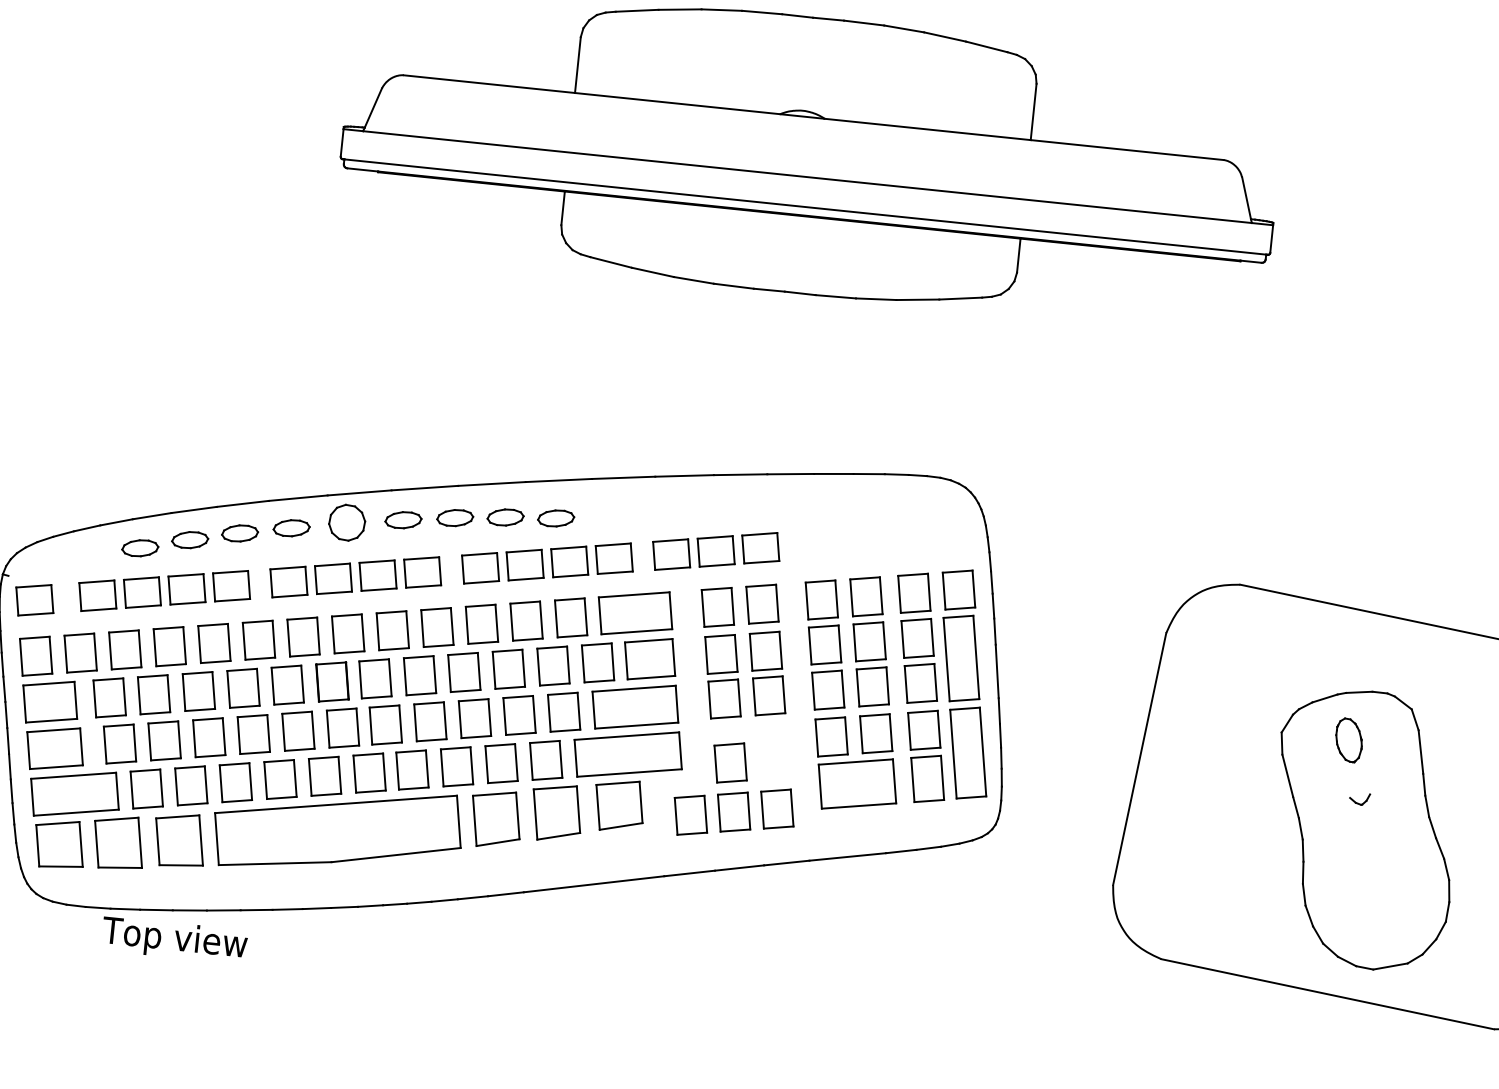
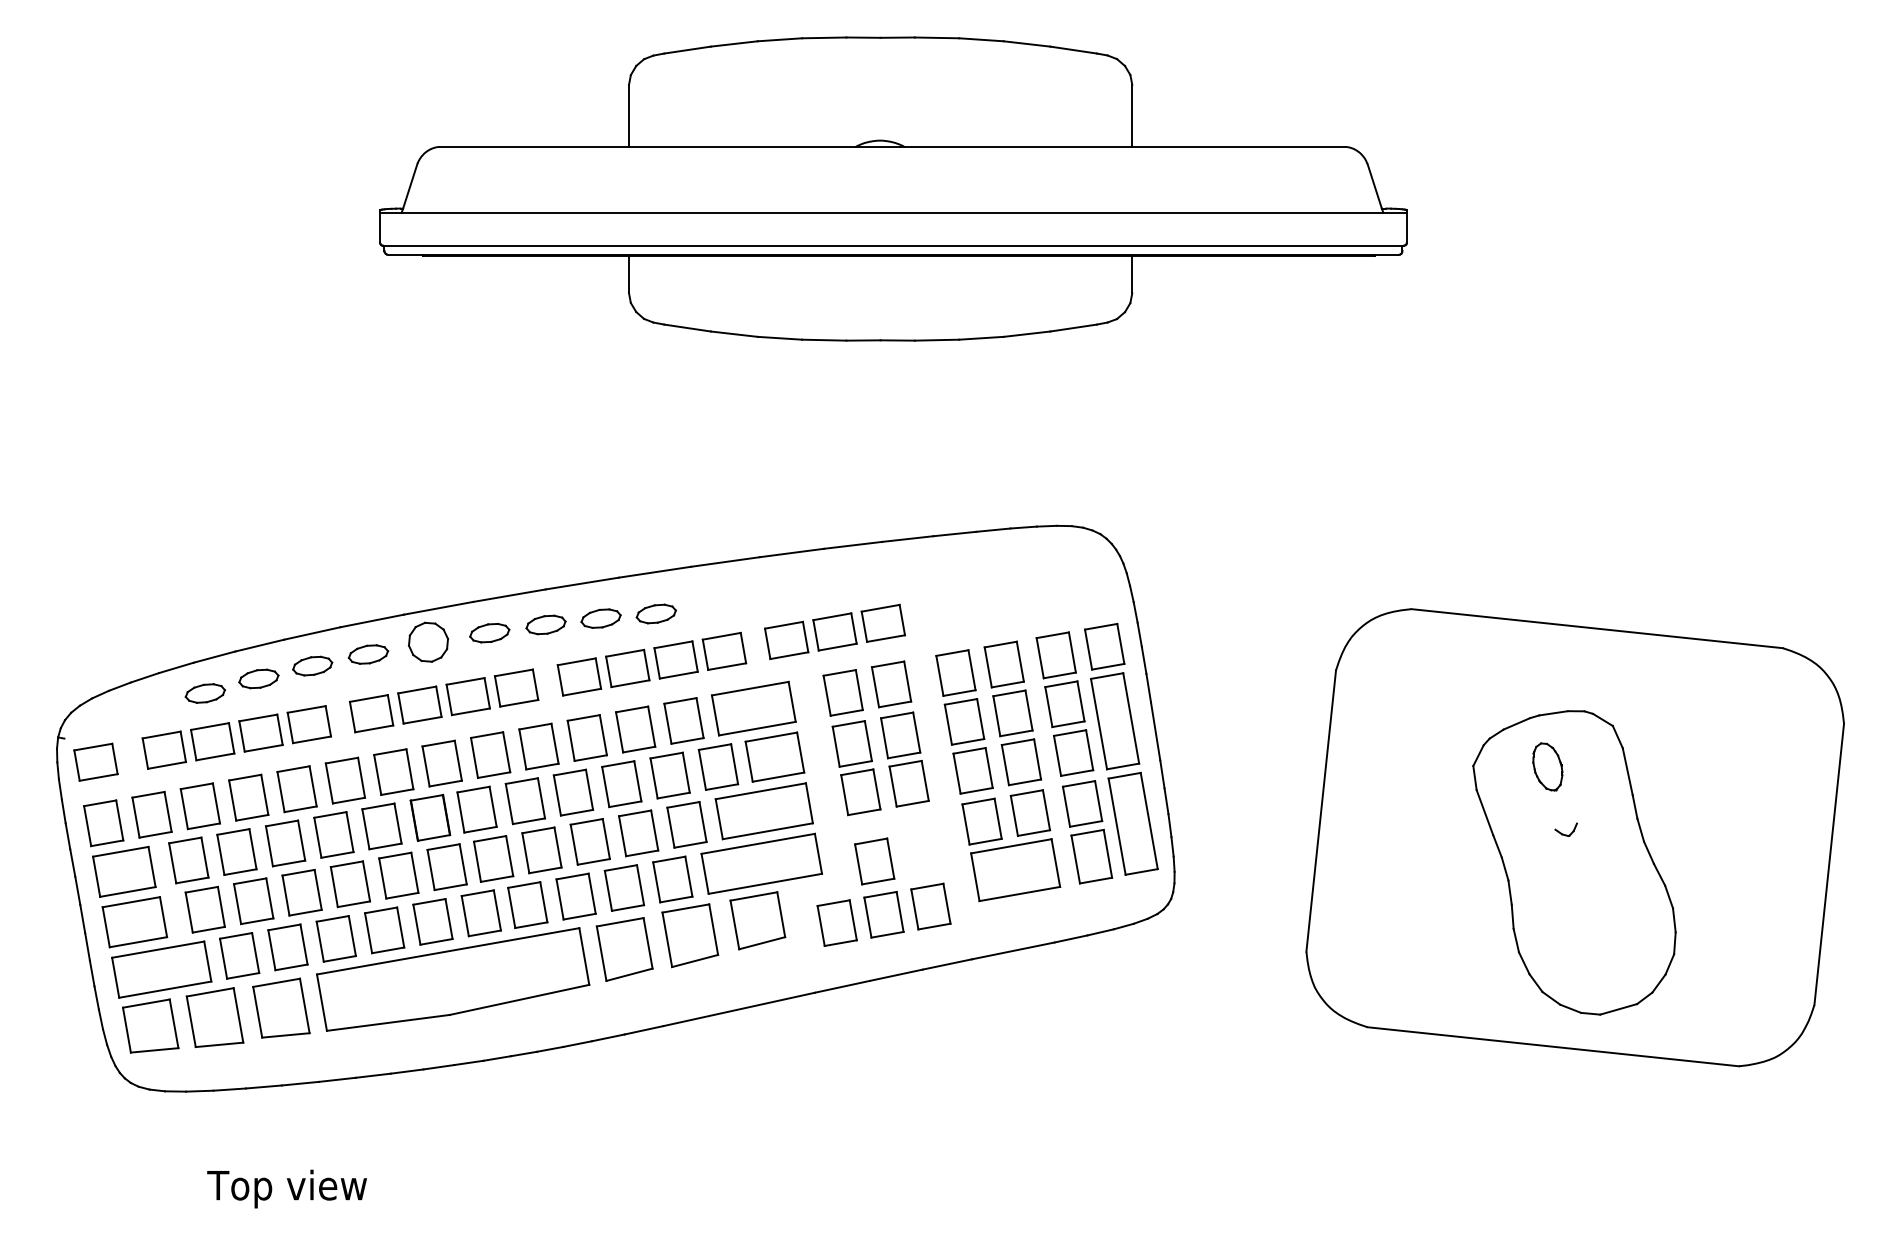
text: (174, 939) -> (286, 1188), moved

